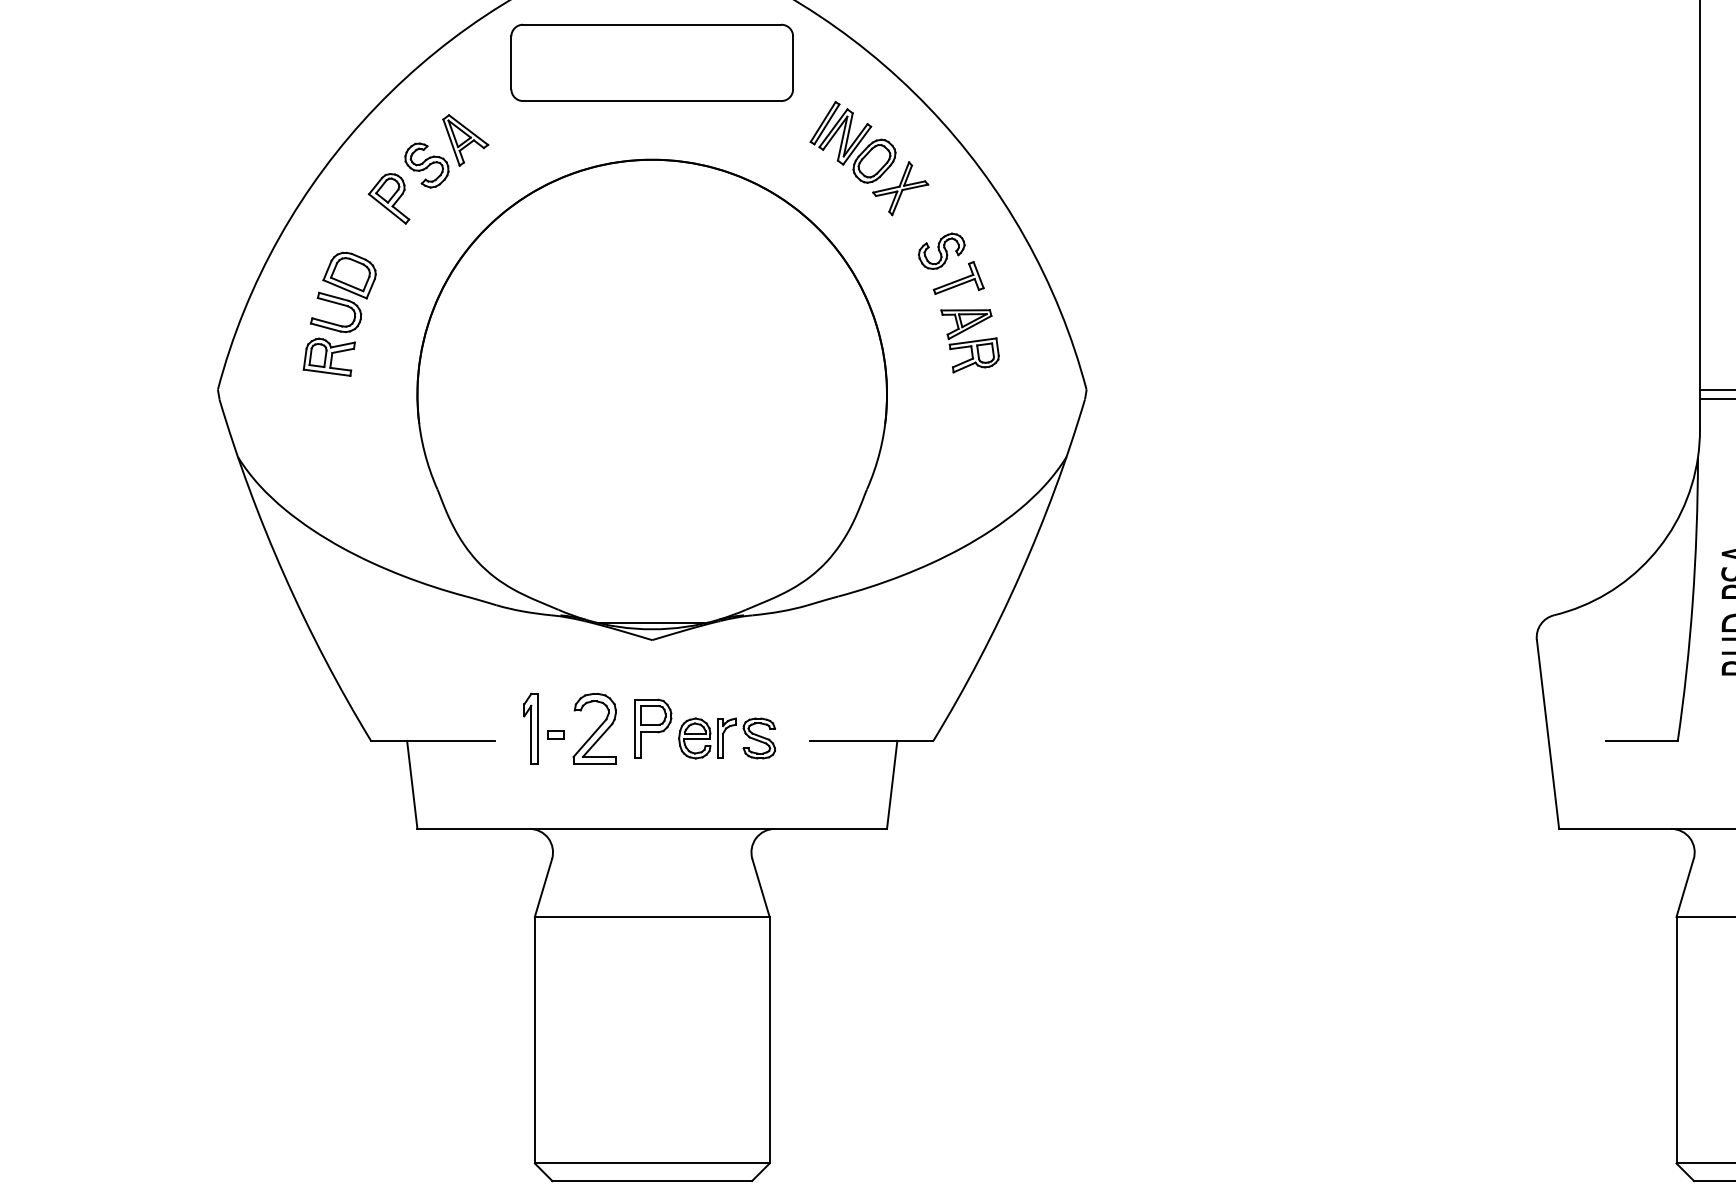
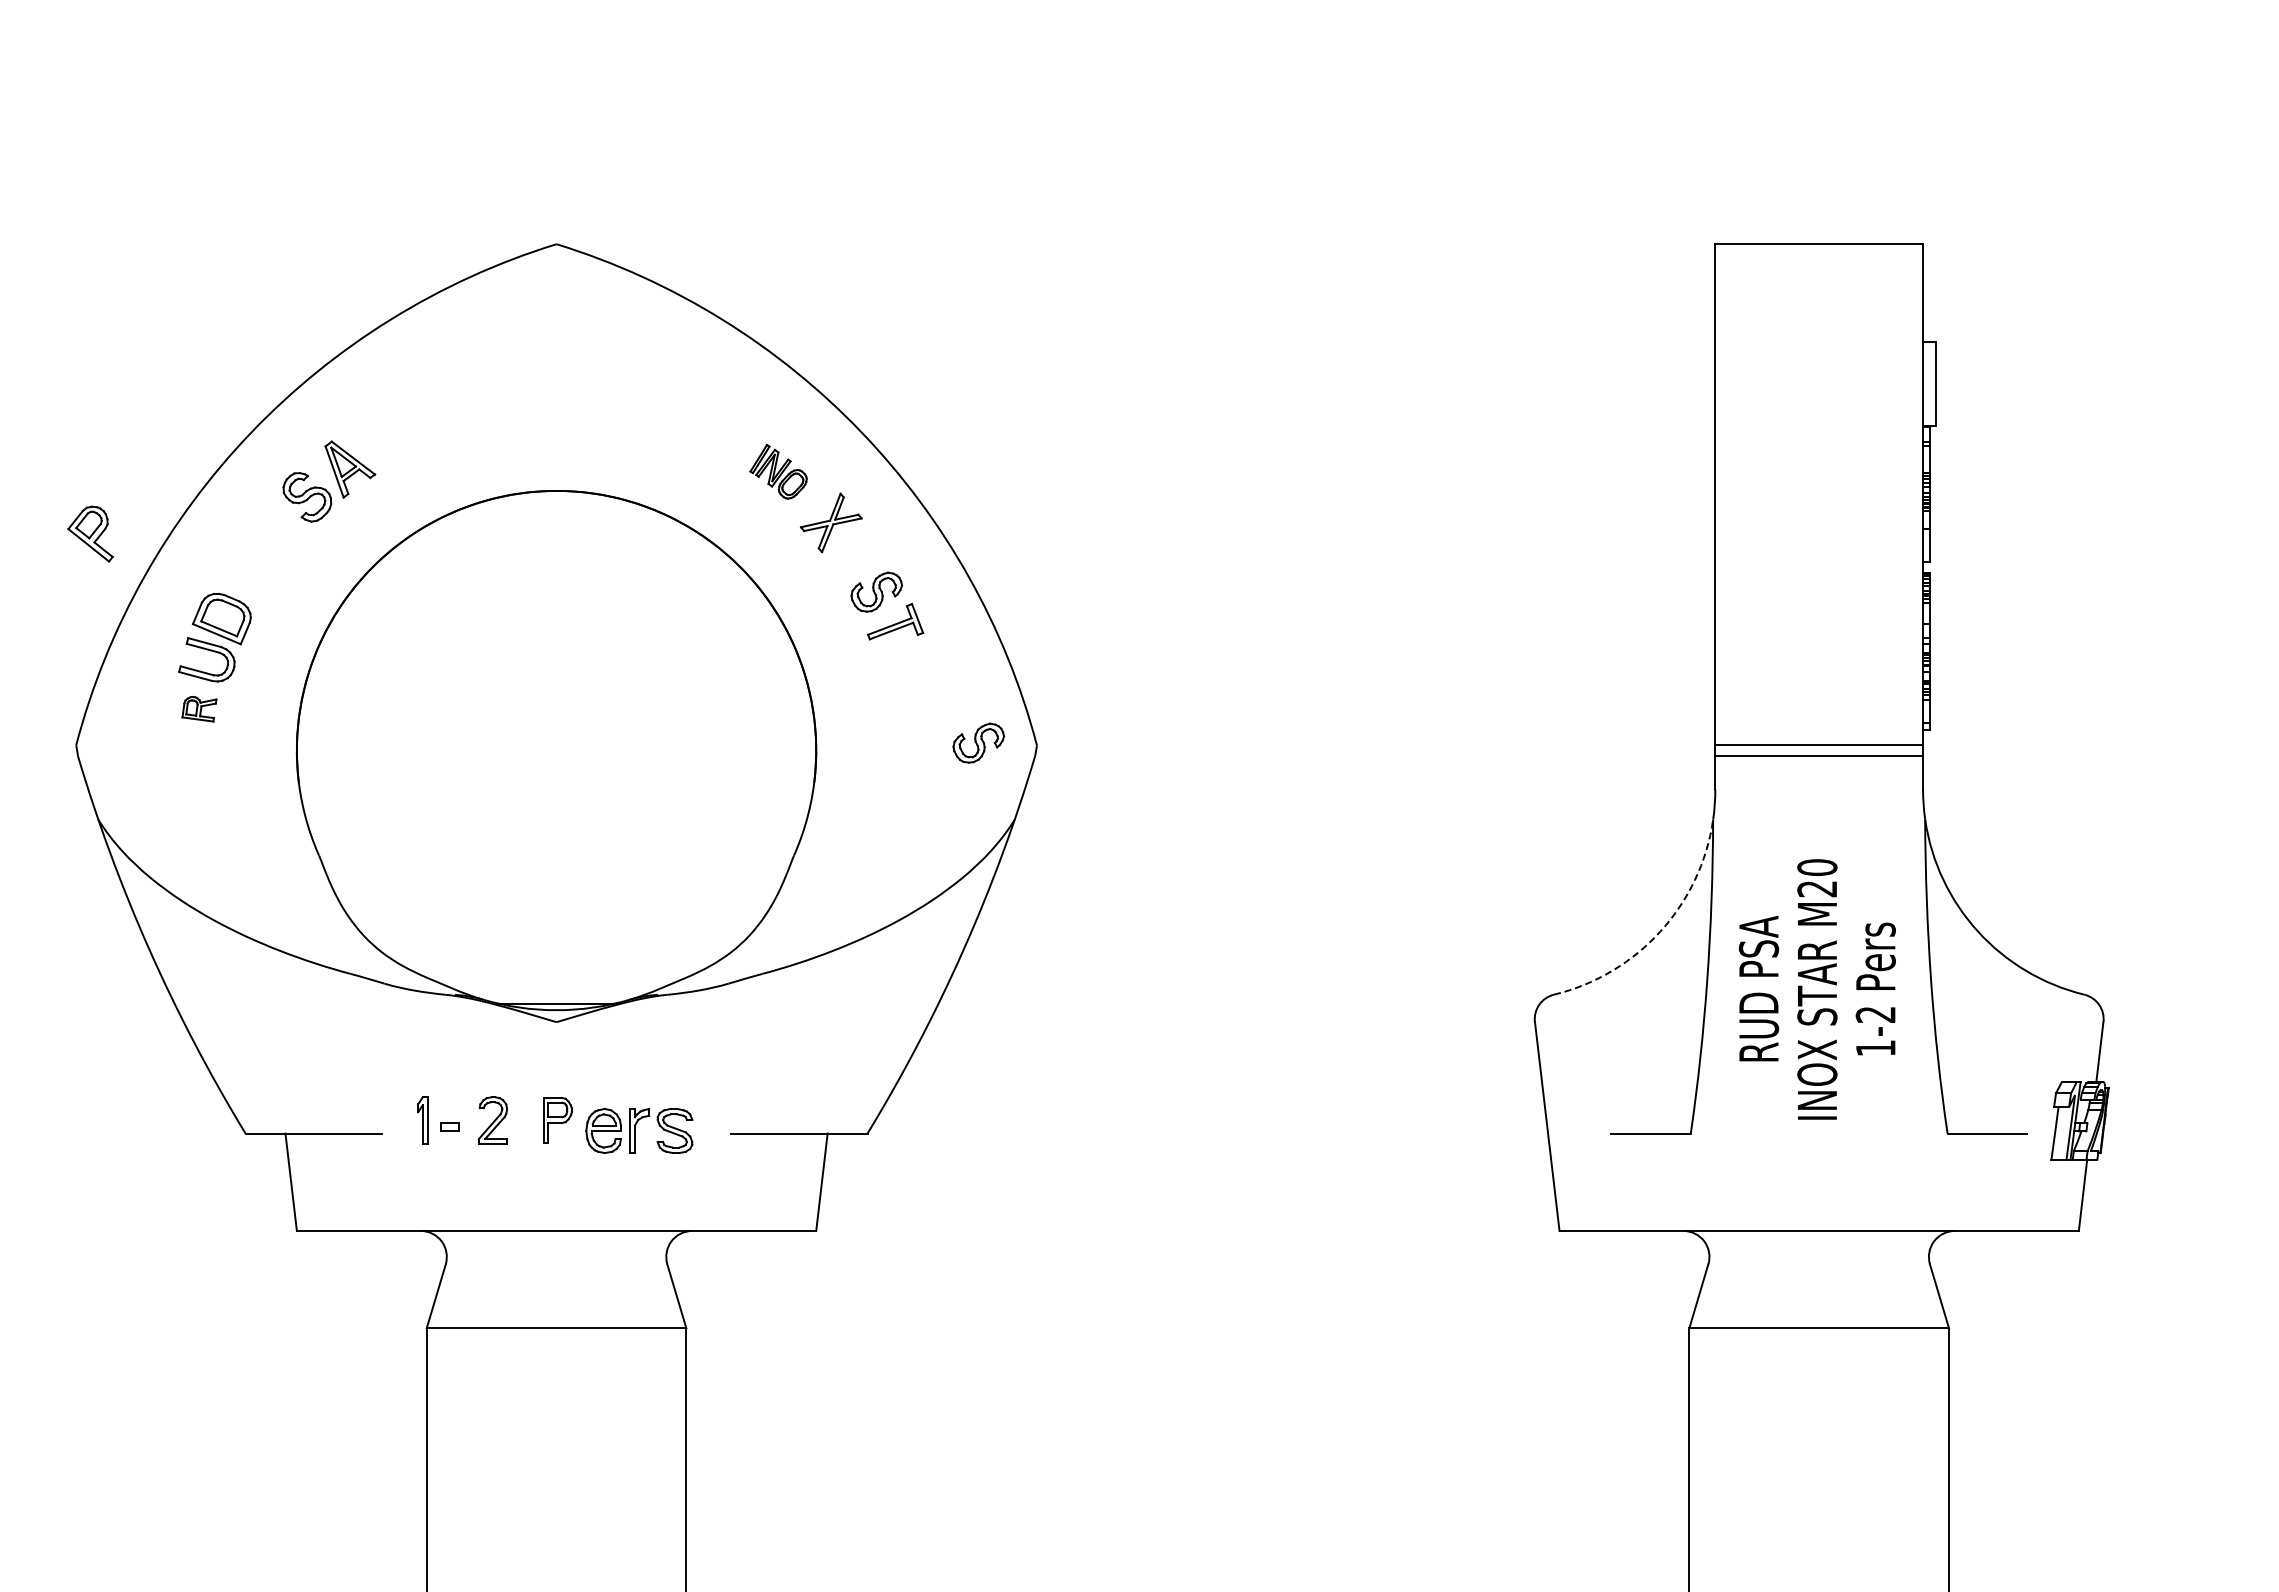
part: (652, 62) -> (556, 383), removed
part: (852, 142) -> (778, 471), size x0.6
part: (389, 198) -> (90, 533), moved
part: (969, 341) -> (907, 691), removed
part: (329, 356) -> (199, 708), size x0.6
part: (1033, 387) -> (978, 742), added
arc: (1650, 558) -> (1660, 931), solid -> dashed
part: (531, 729) -> (422, 1120), size x0.6
part: (594, 729) -> (492, 1120), size x0.6
part: (653, 729) -> (557, 1120), size x0.7

